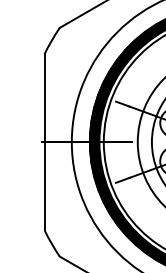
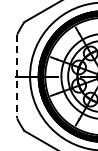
line: (45, 142) -> (17, 76), solid -> dashed

